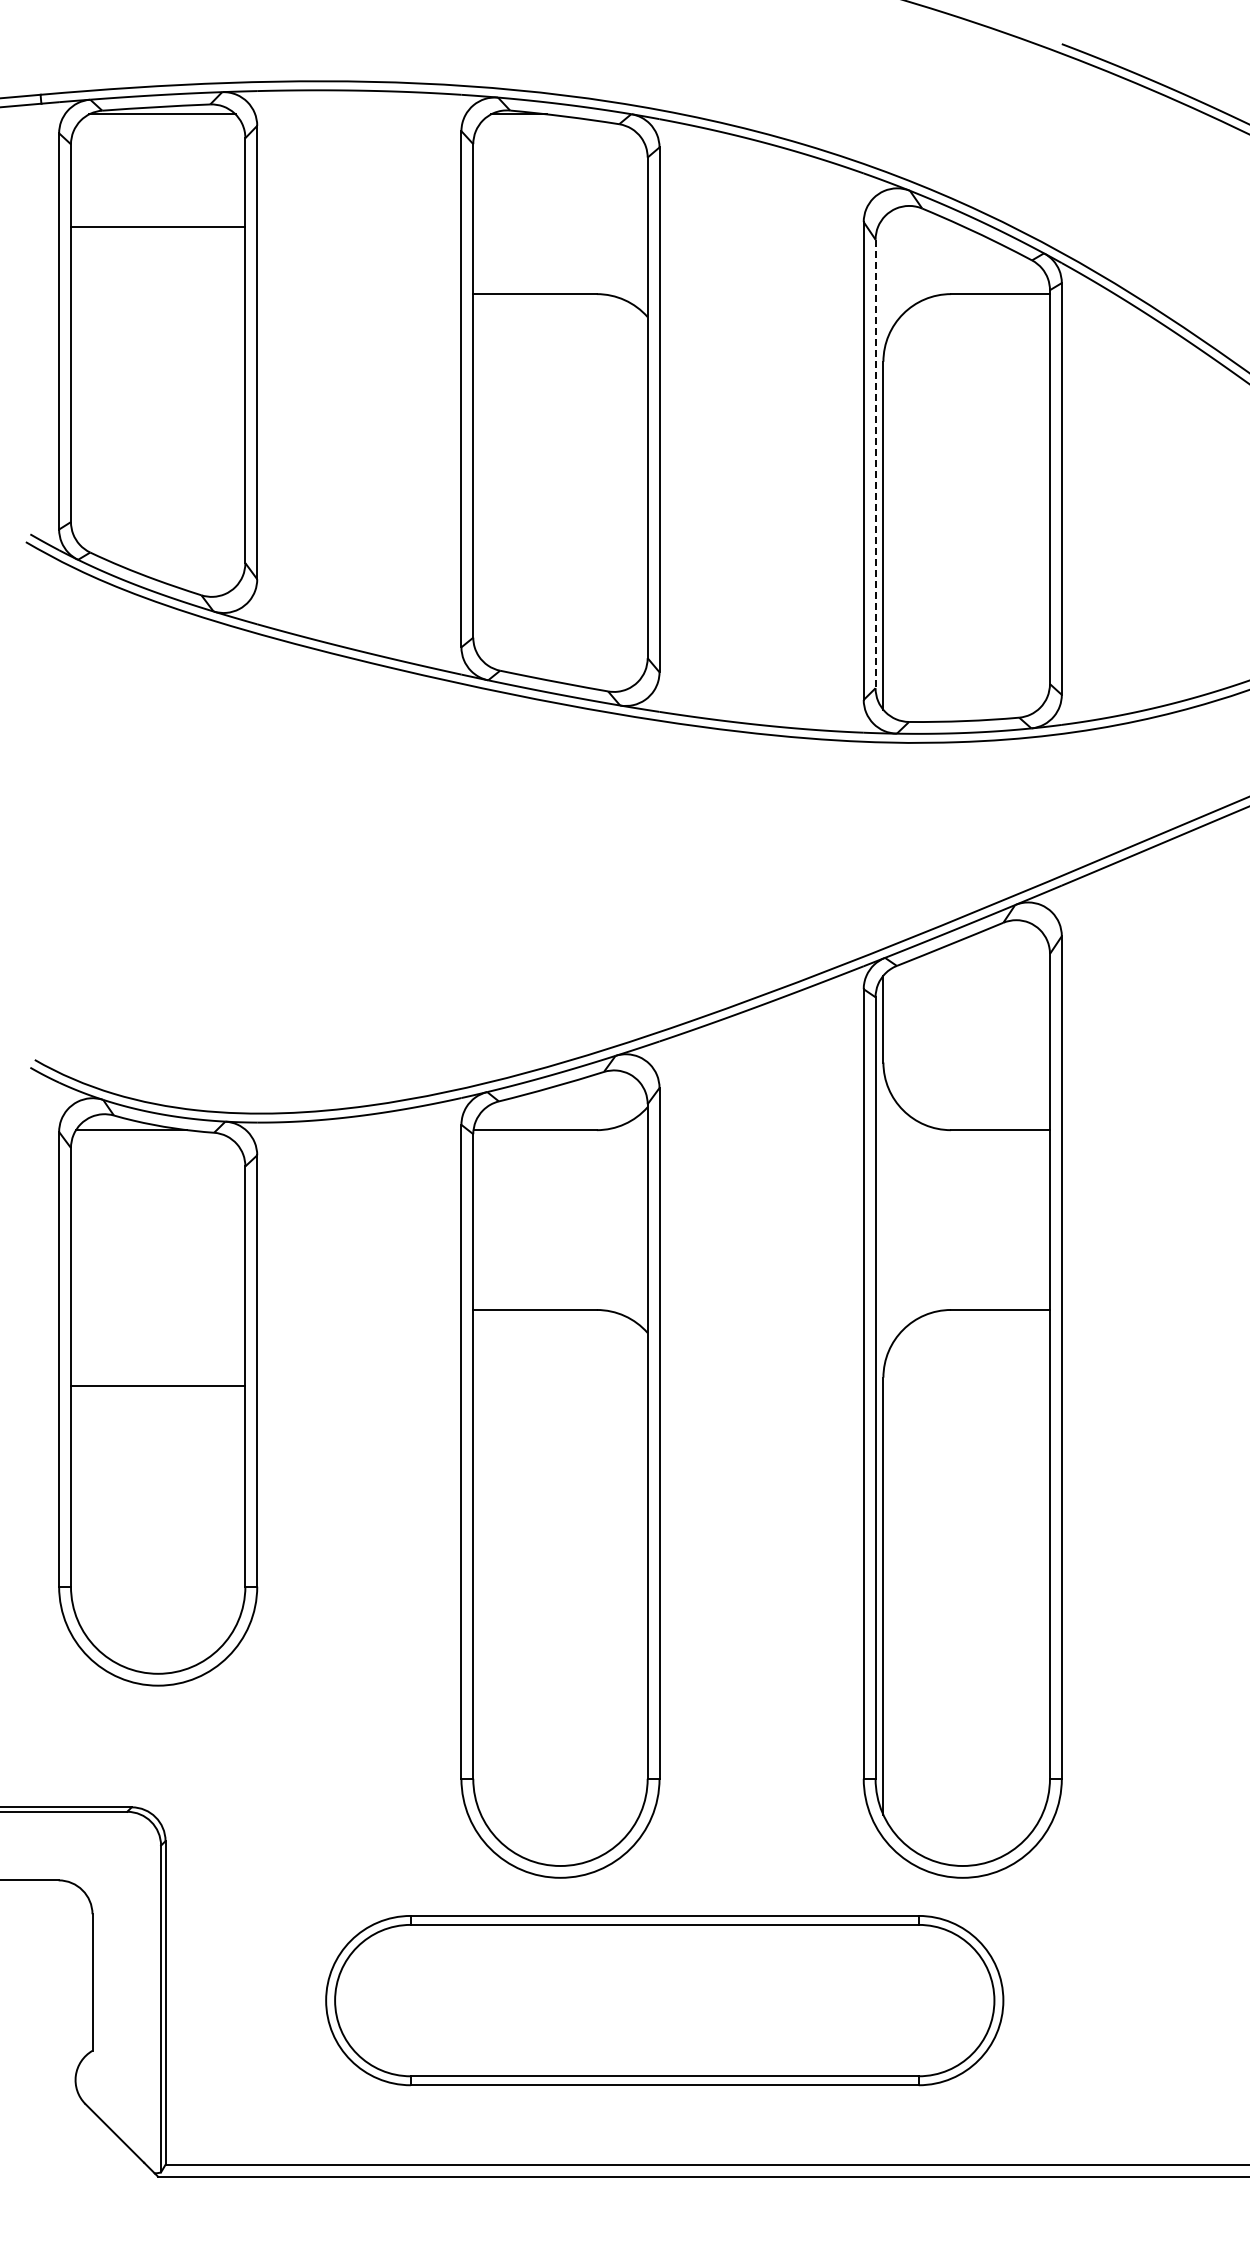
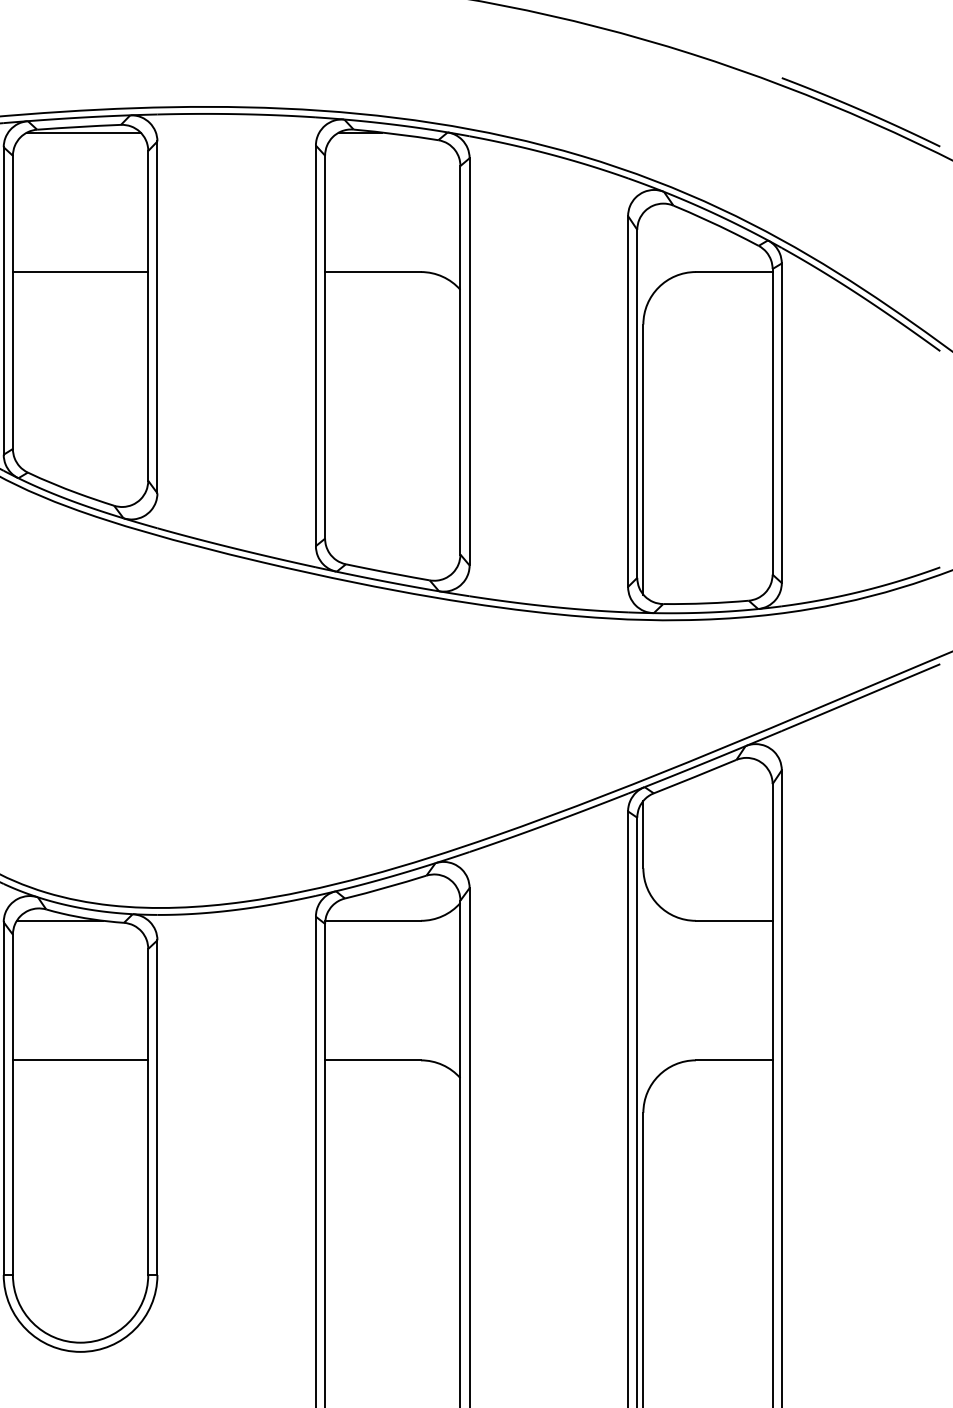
line: (157, 227) -> (80, 272), moved
line: (875, 464) -> (637, 404), dashed -> solid
line: (157, 1385) -> (80, 1059), moved

